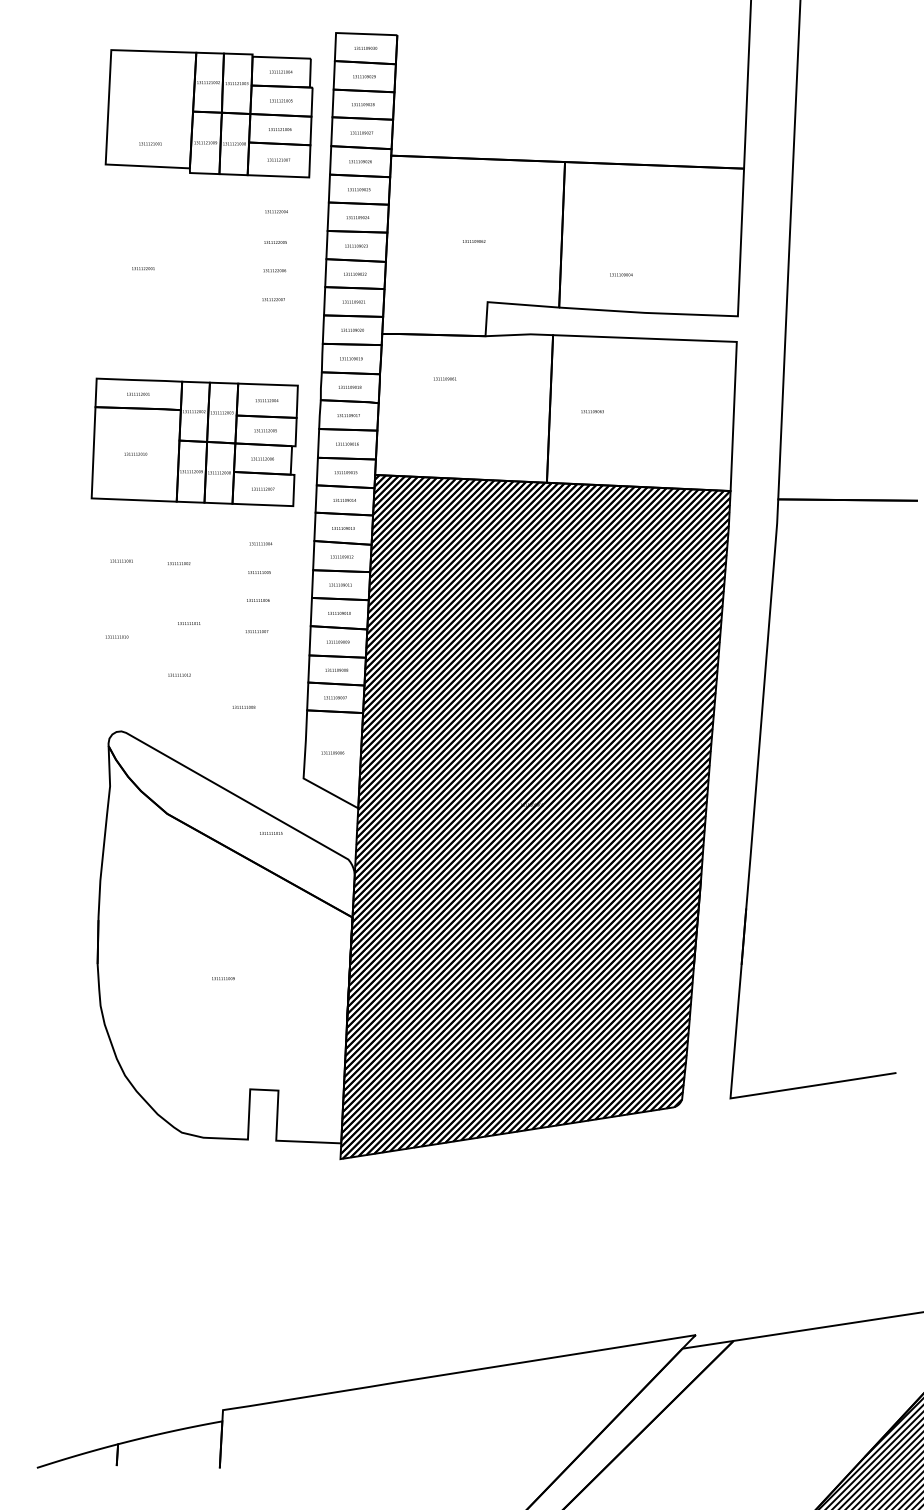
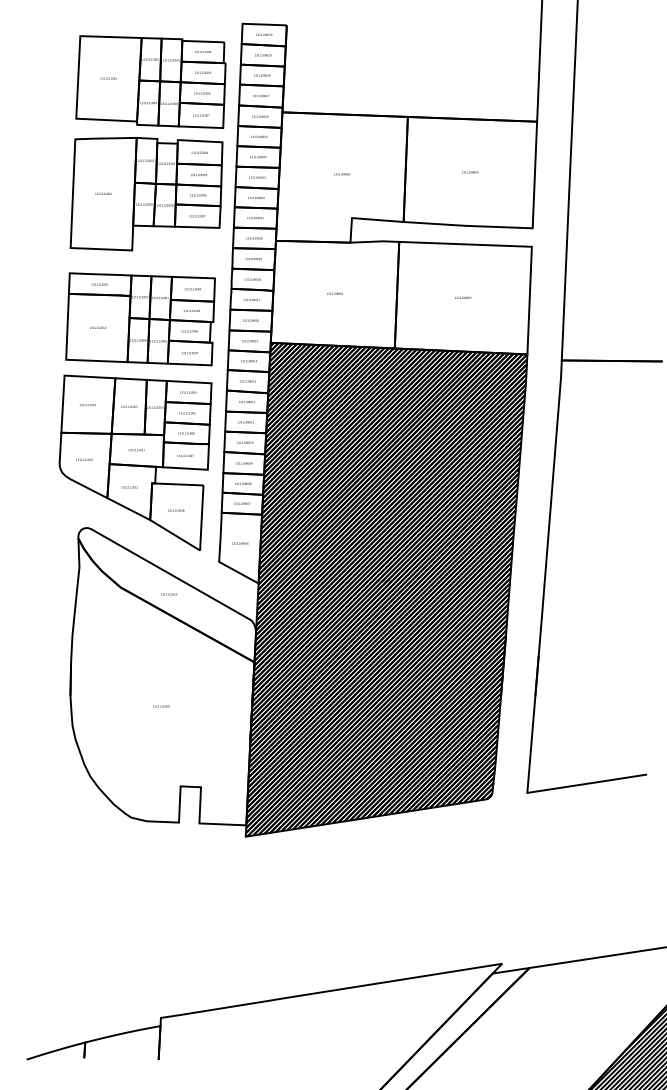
text: (150, 143) -> (108, 78), moved
part: (203, 268) -> (146, 193), added
text: (621, 274) -> (470, 172), moved
text: (445, 378) -> (335, 293), moved
text: (592, 411) -> (463, 297), moved
part: (187, 641) -> (135, 463), added
text: (271, 833) -> (169, 594), moved

